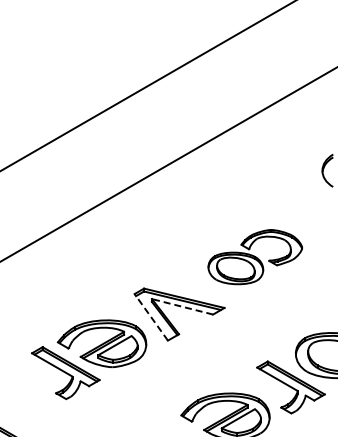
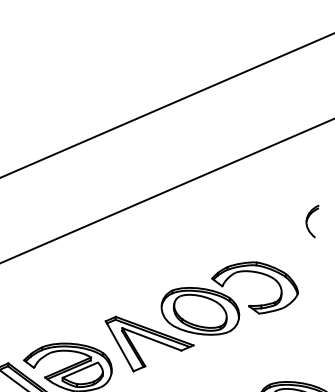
part: (255, 256) -> (230, 297), size x1.43
line: (182, 306) -> (151, 339), dashed -> solid
line: (151, 317) -> (119, 346), dashed -> solid

